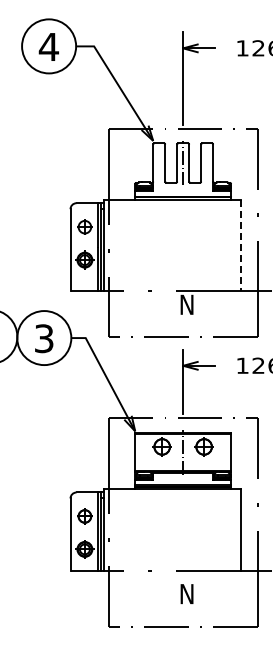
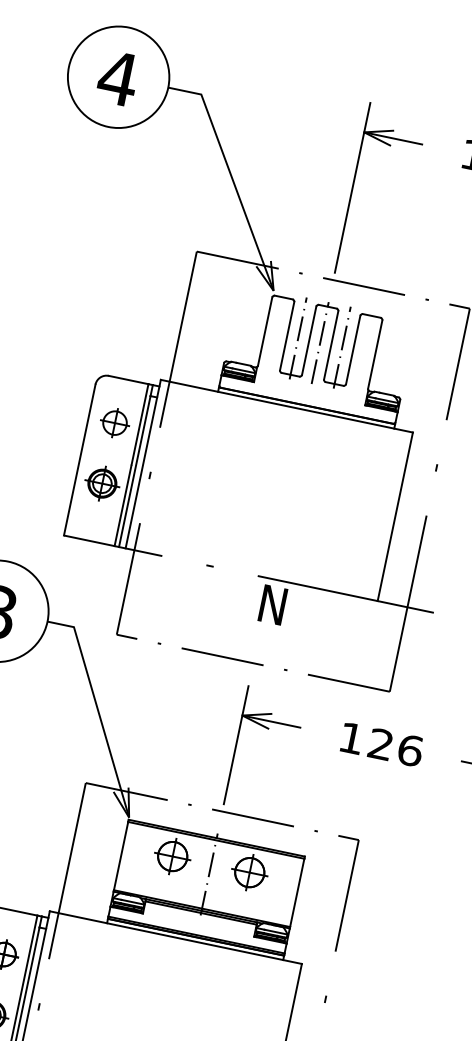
line: (171, 162) -> (298, 337), added
line: (195, 162) -> (343, 346), added
line: (241, 245) -> (395, 516), dashed -> solid

